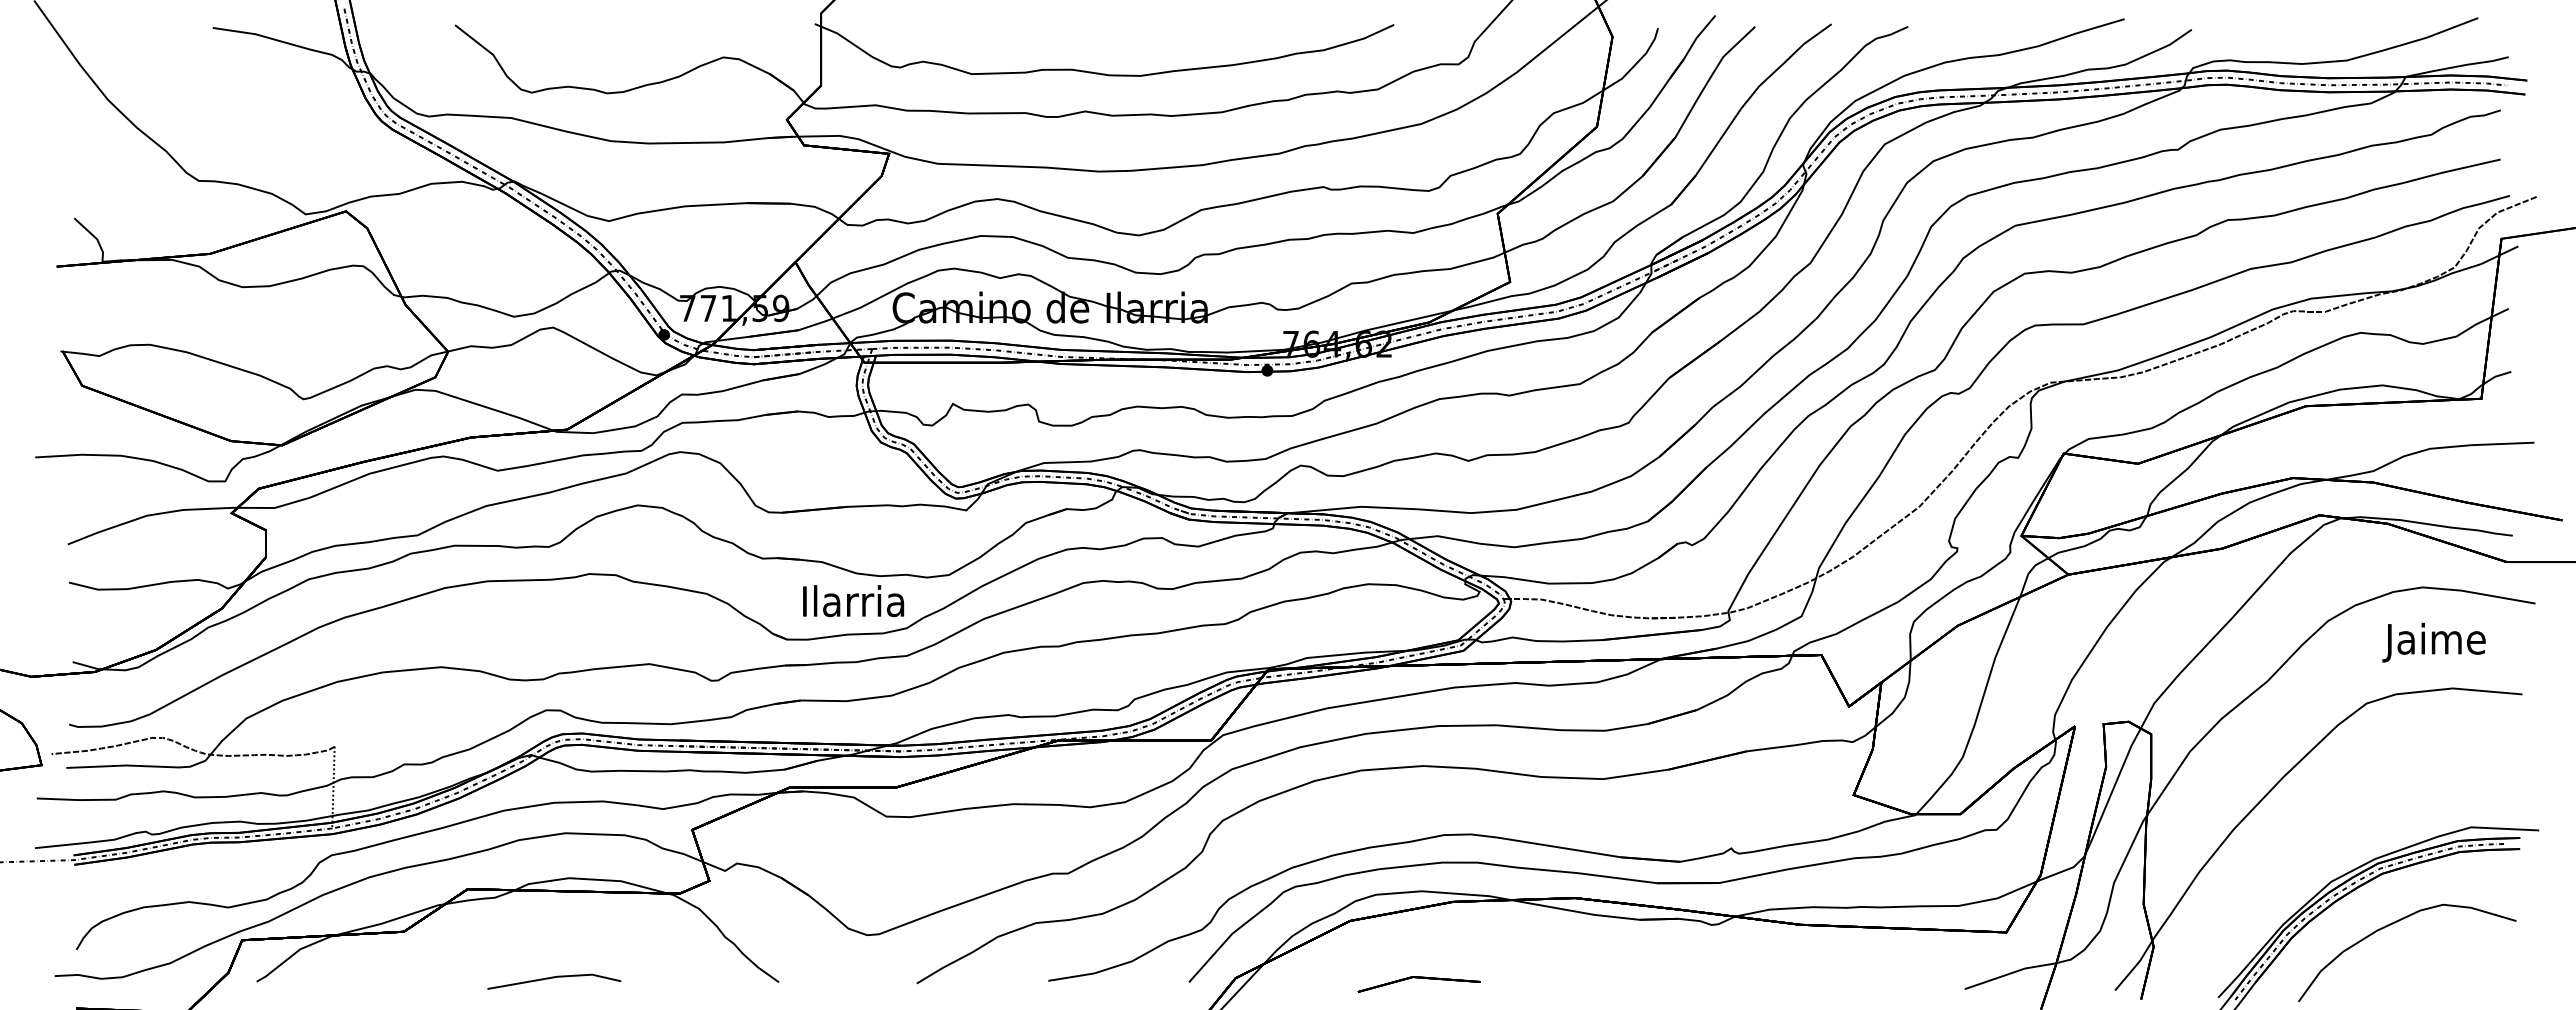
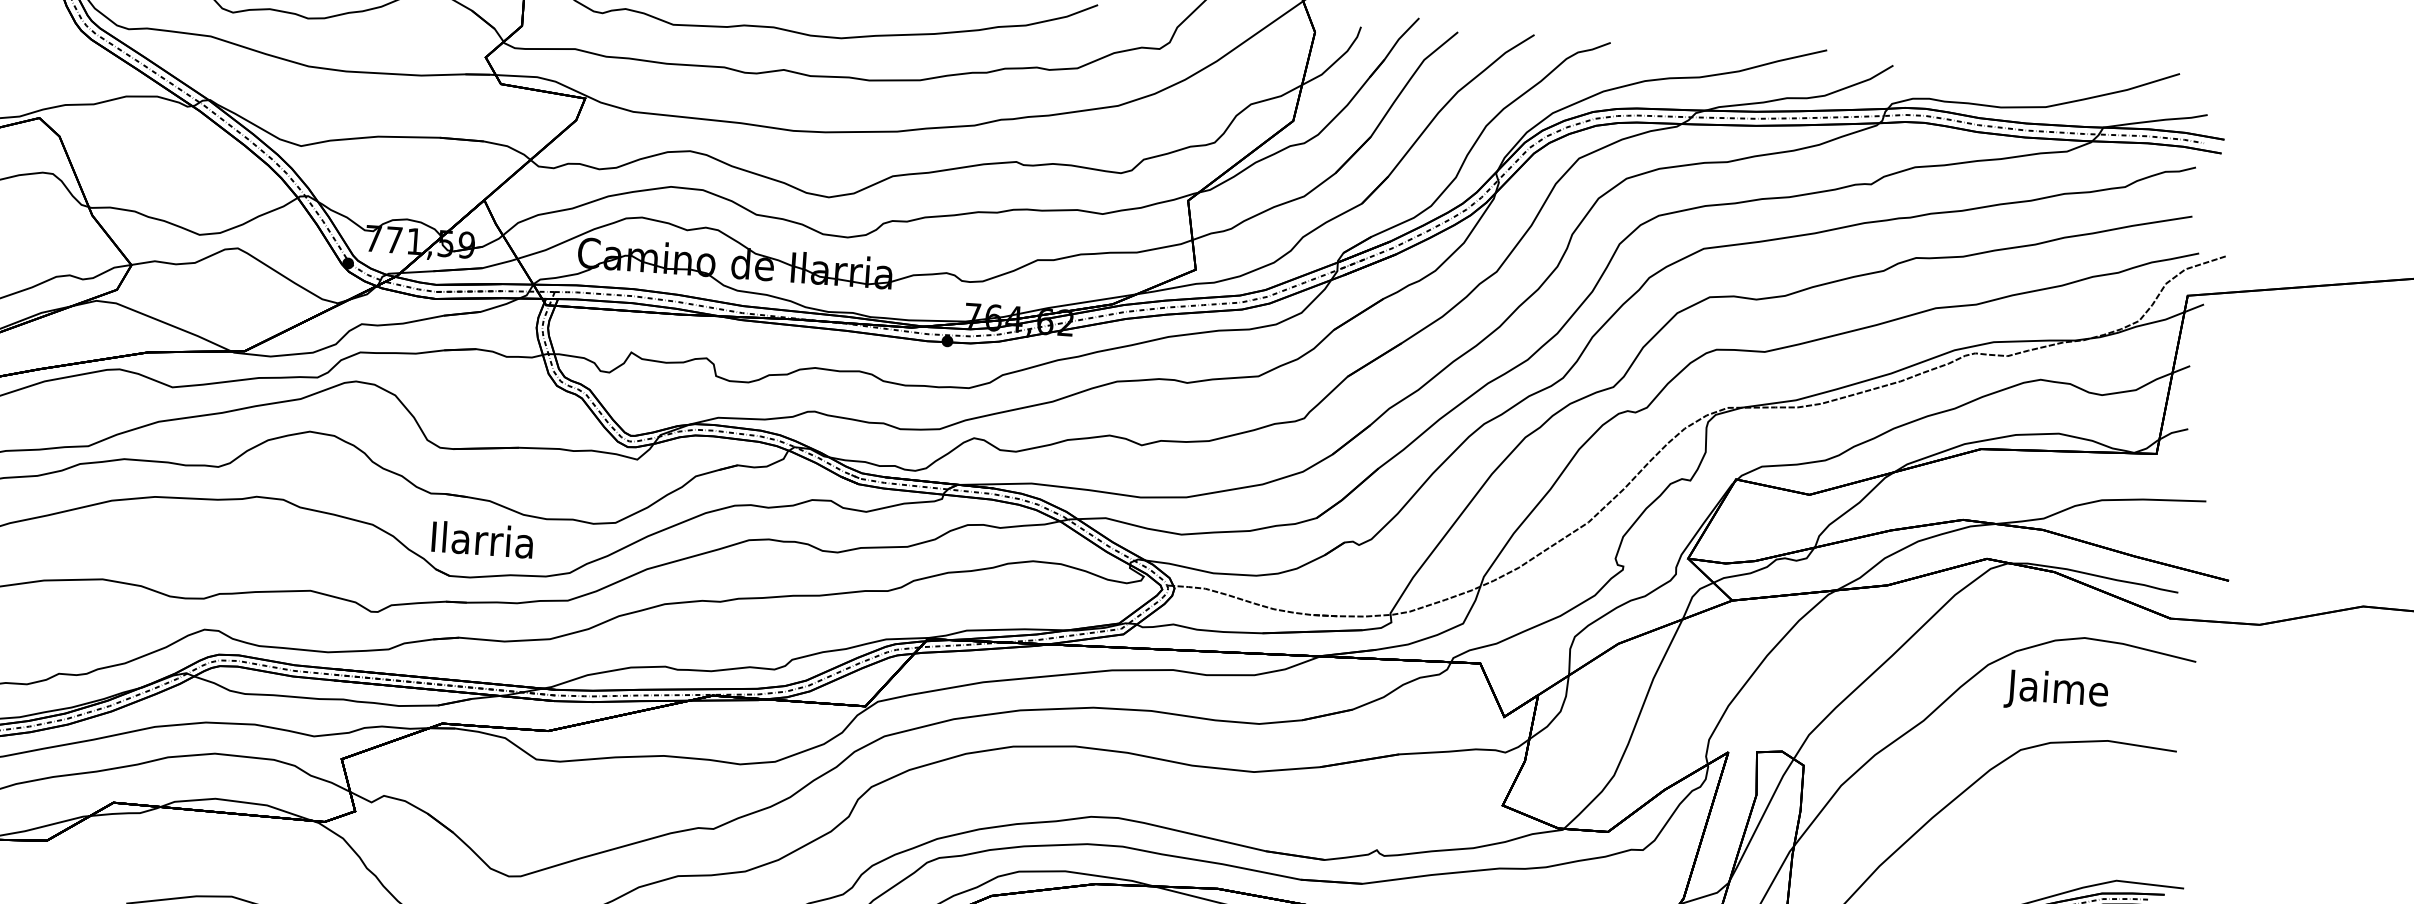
text: (853, 601) -> (482, 540), moved
text: (2433, 642) -> (2055, 691), moved

